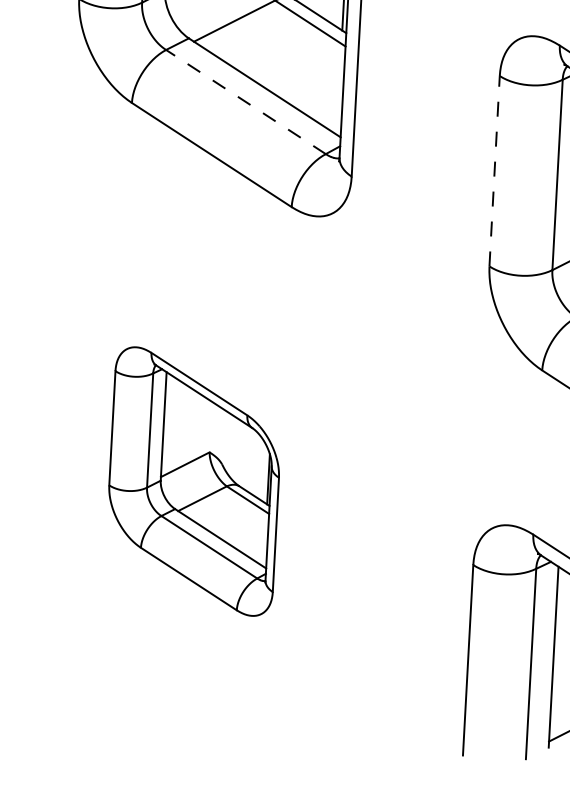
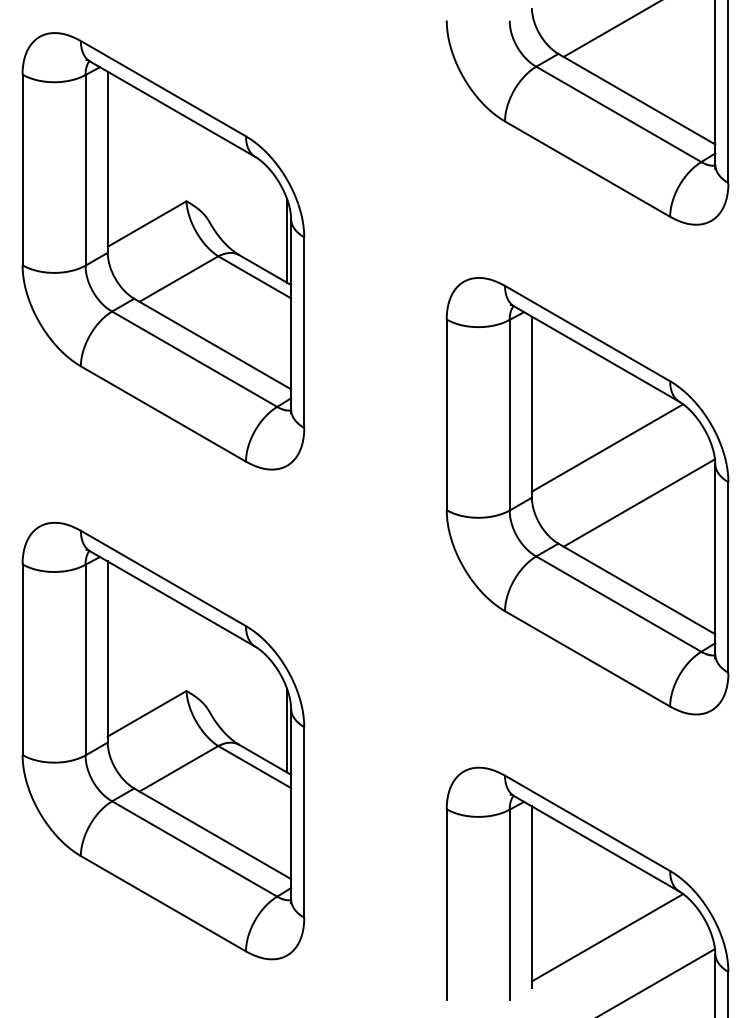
line: (245, 101) -> (194, 358), dashed -> solid
line: (494, 170) -> (446, 414), dashed -> solid
part: (194, 481) -> (163, 740), size x1.67

